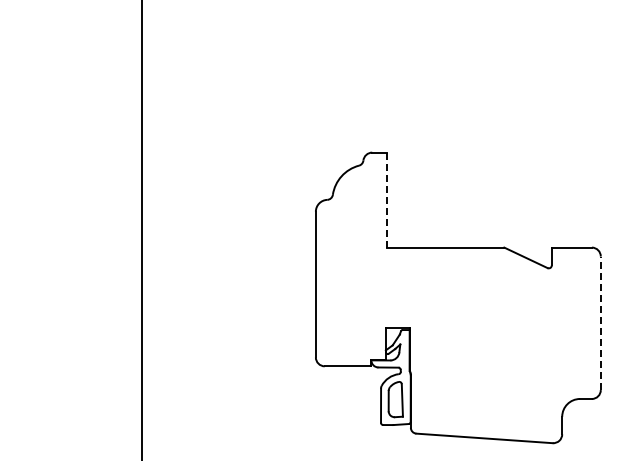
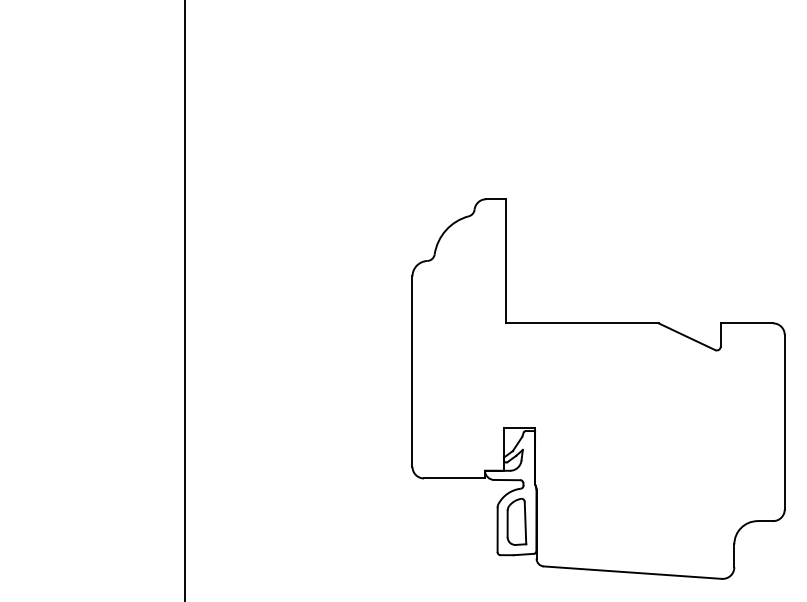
line: (387, 199) -> (506, 260), dashed -> solid
line: (600, 323) -> (784, 422), dashed -> solid

